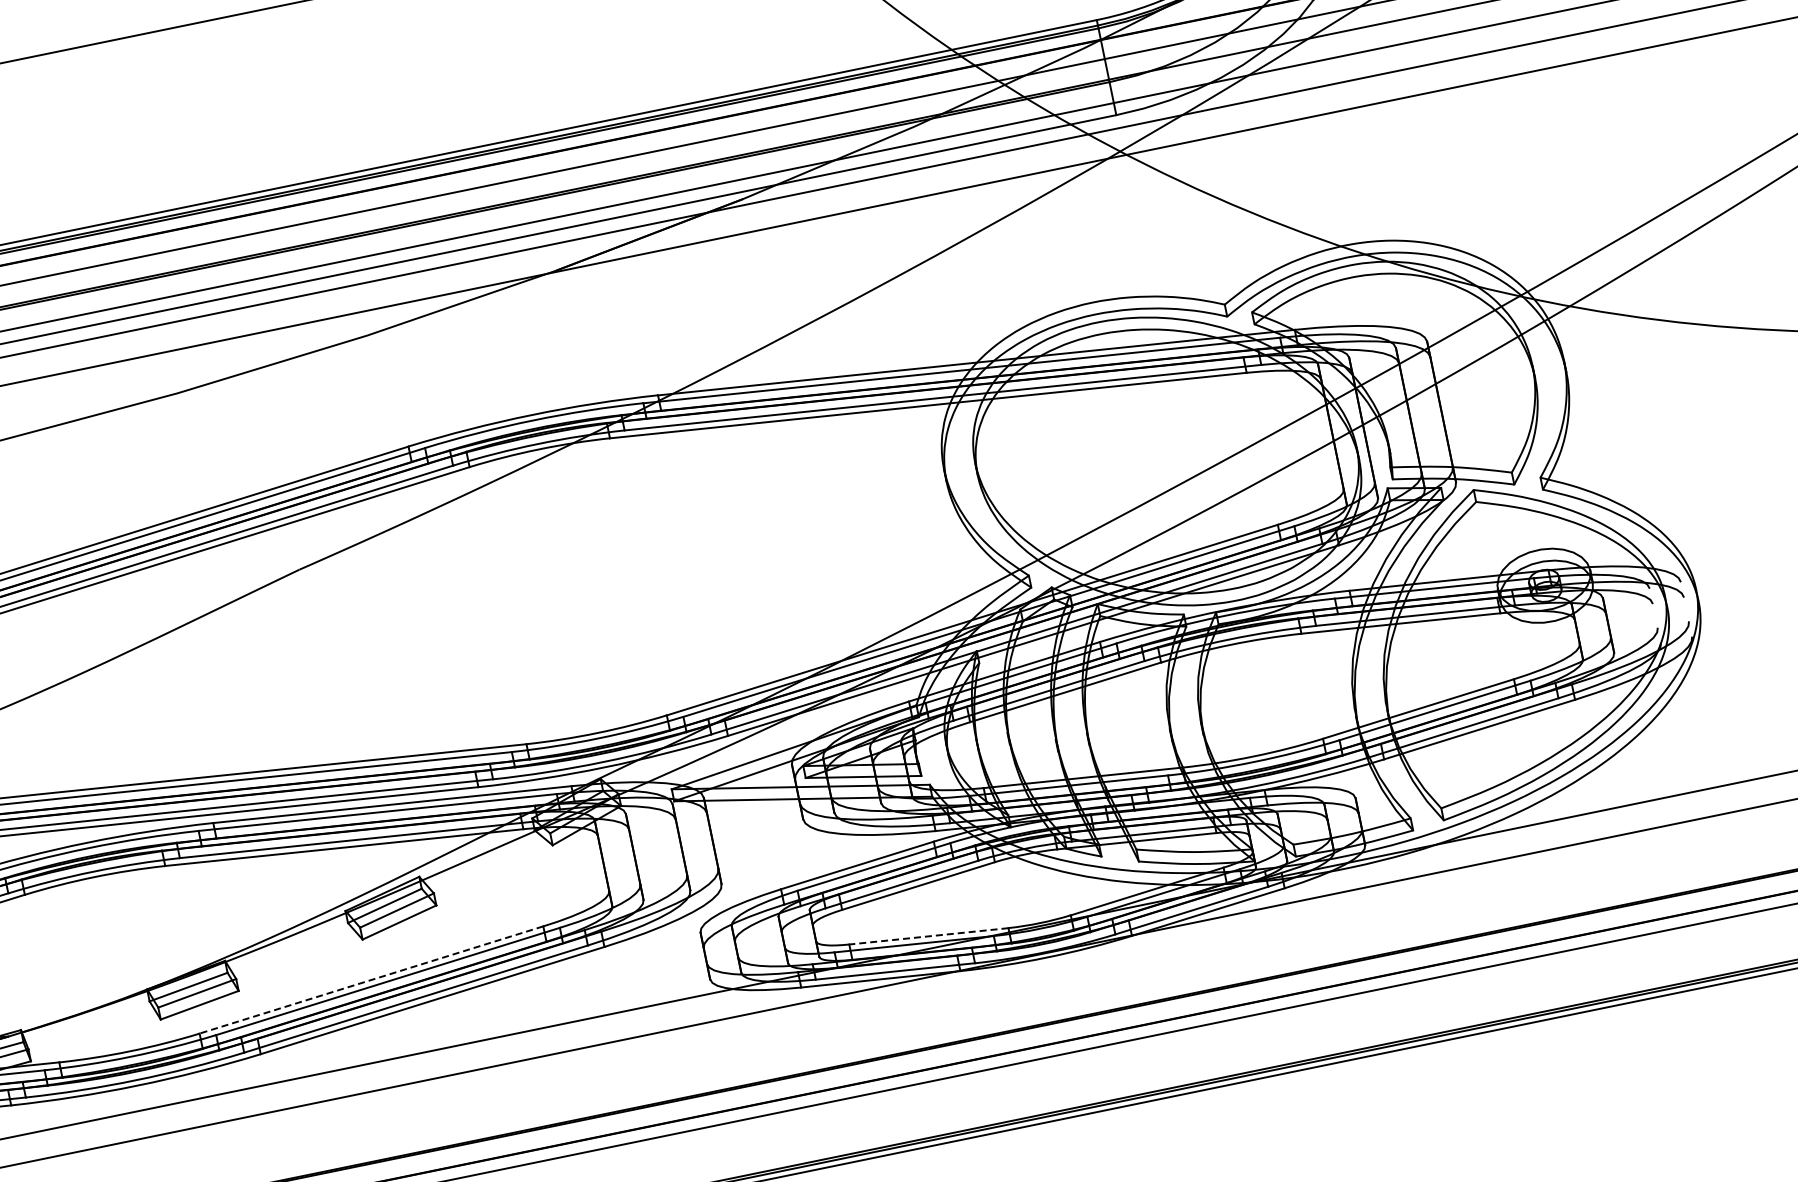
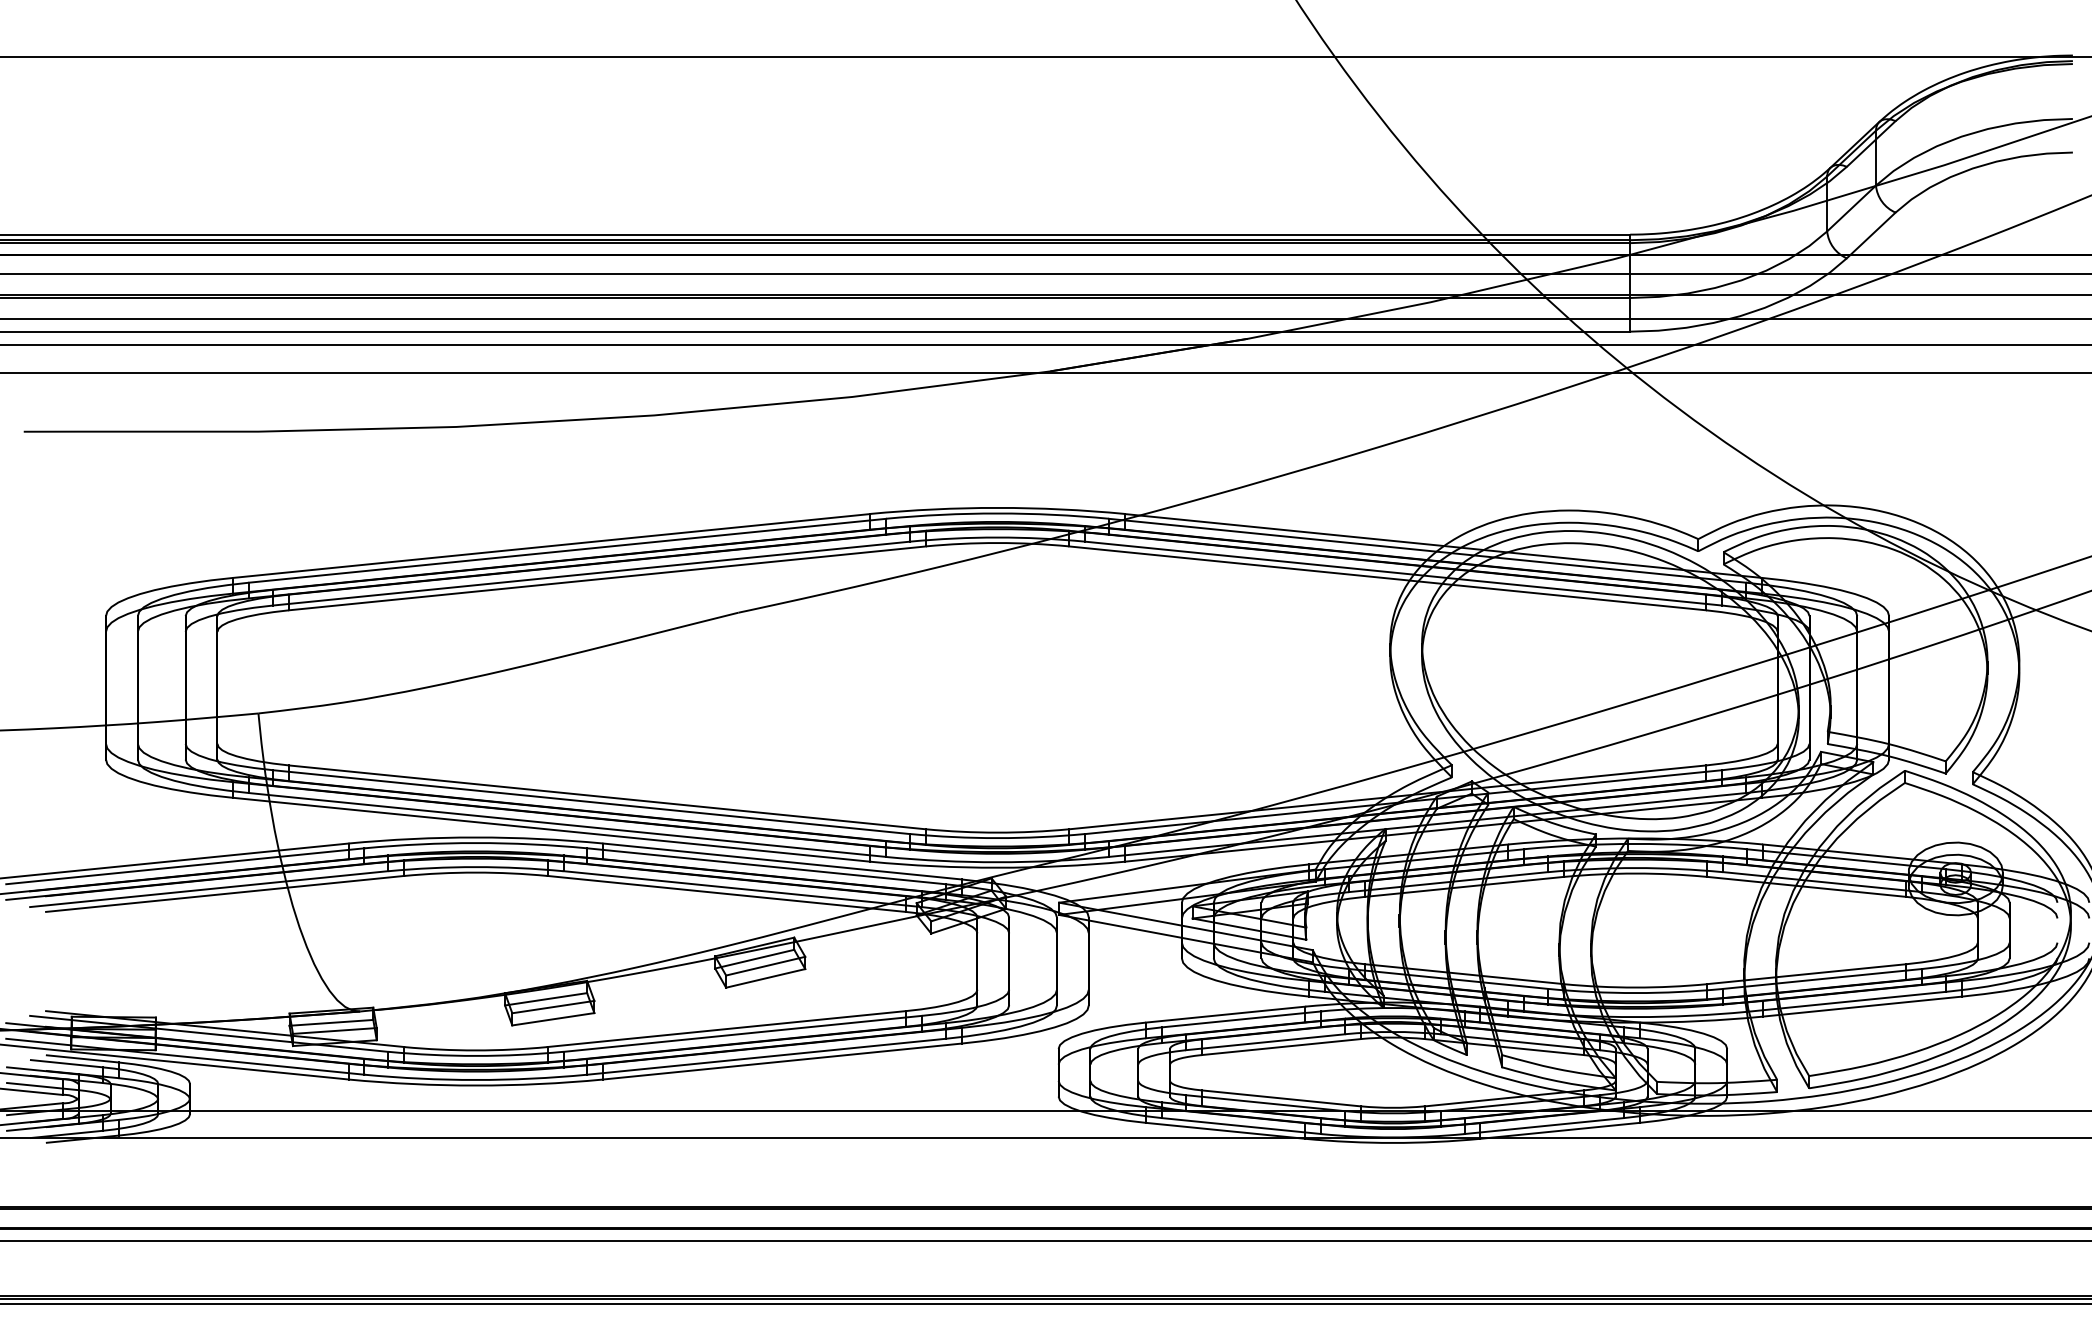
line: (927, 936) -> (1280, 1098), dashed -> solid
line: (371, 980) -> (726, 1029), dashed -> solid

